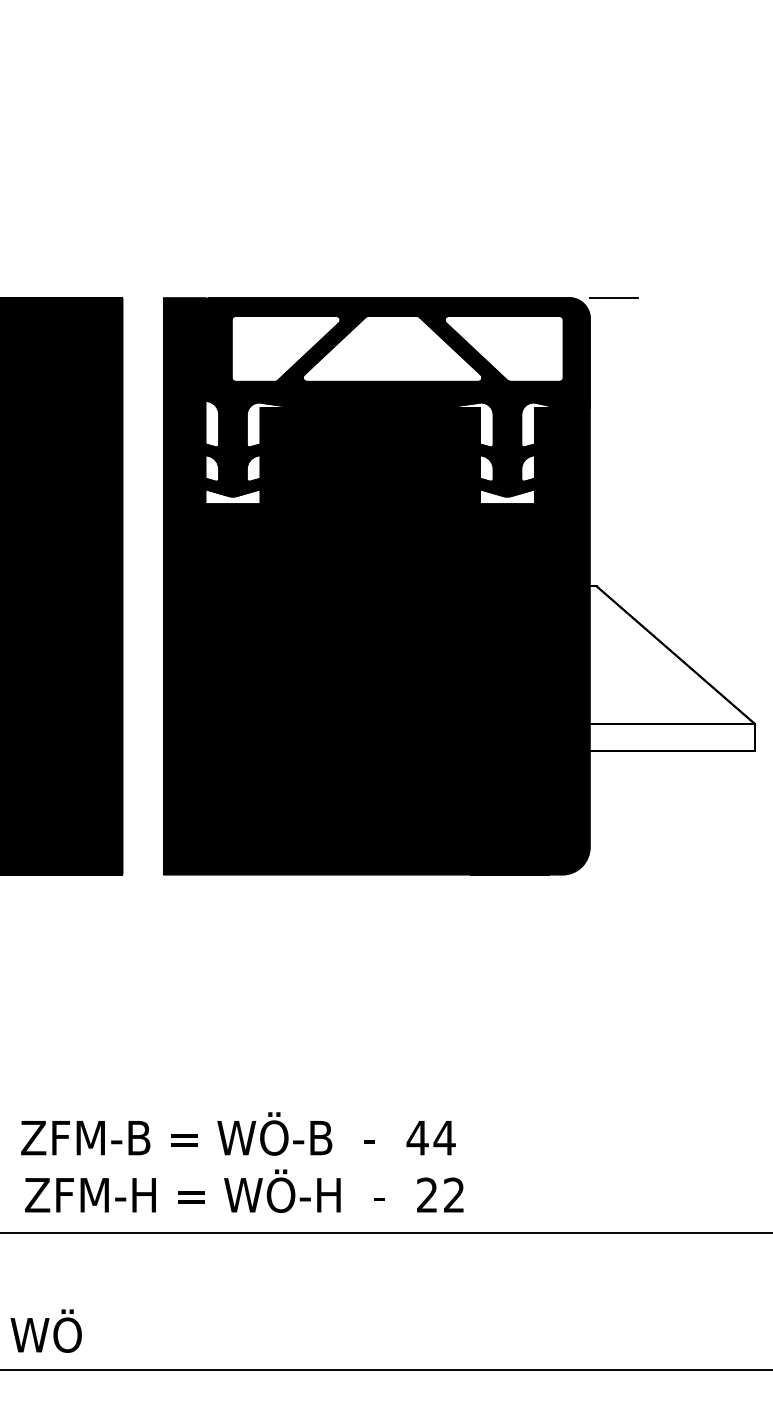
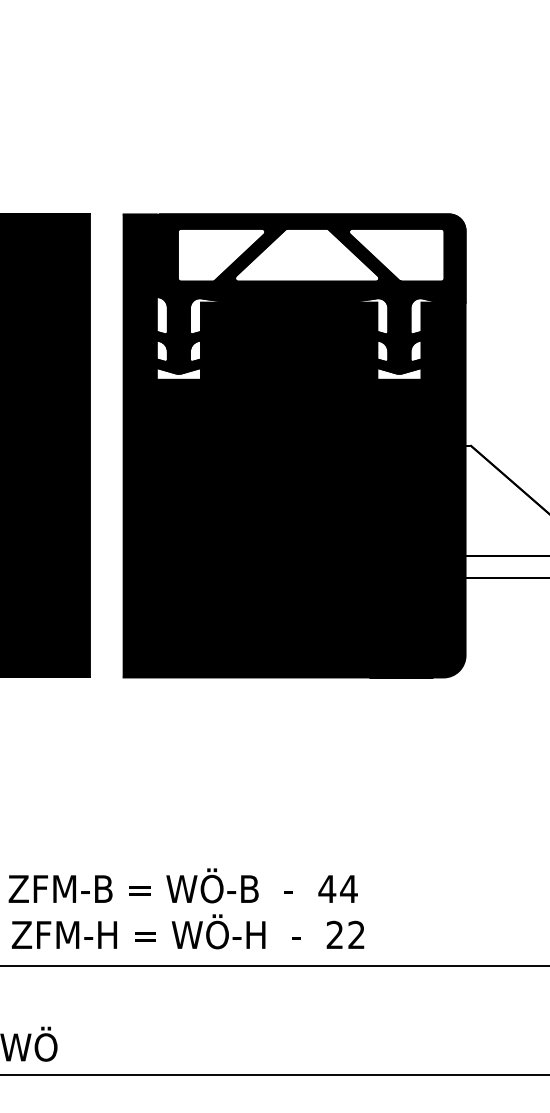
line: (613, 298) -> (484, 214), removed

